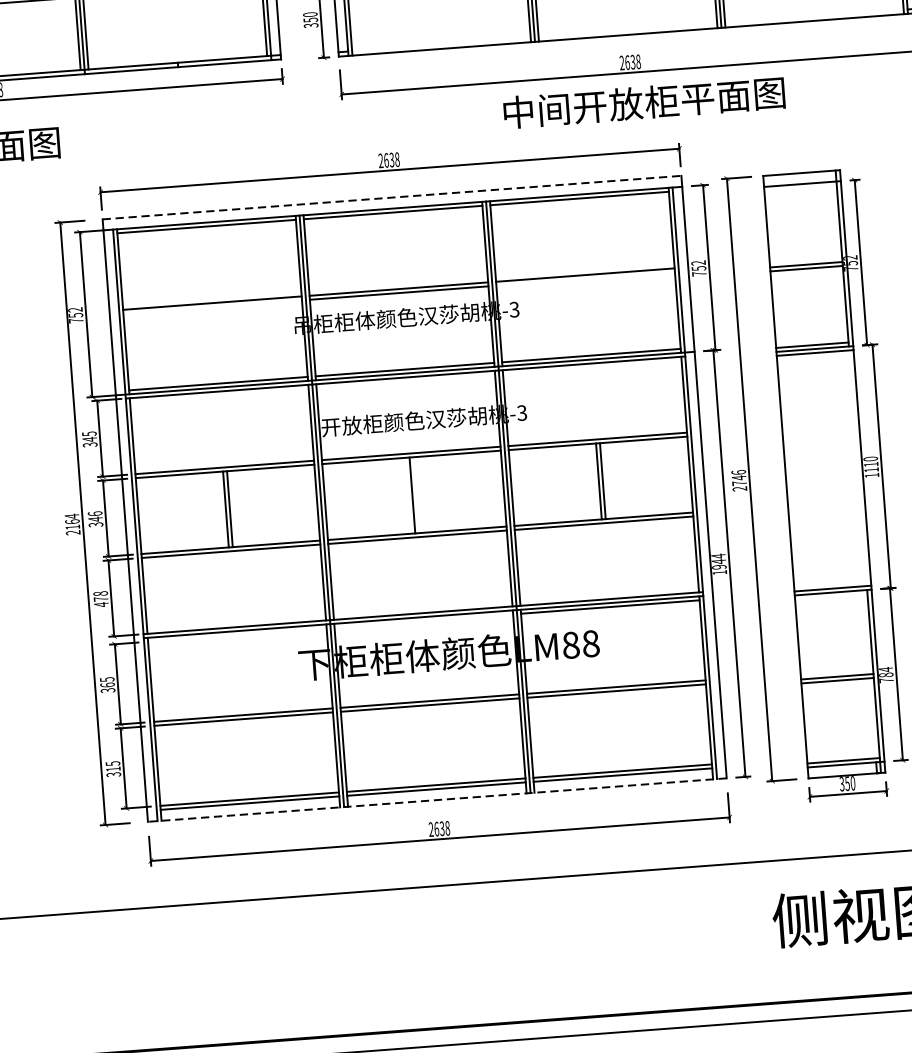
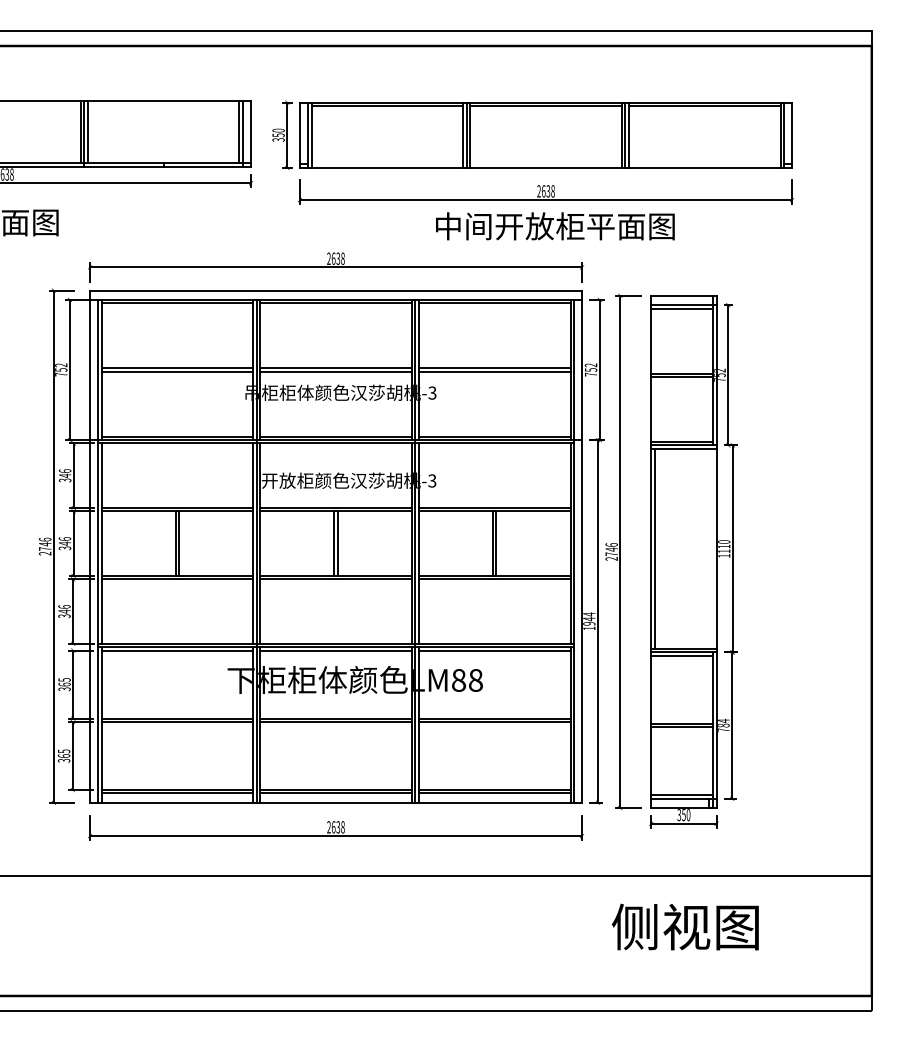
line: (799, 188) -> (681, 308), added
line: (392, 197) -> (336, 290), dashed -> solid
line: (585, 278) -> (494, 371), added
line: (212, 306) -> (177, 371), added
text: (88, 433) -> (64, 470), 345 -> 346
line: (789, 472) -> (654, 548), added
line: (416, 495) -> (337, 543), added
text: (72, 520) -> (45, 543), 2164 -> 2746
line: (830, 596) -> (681, 655), added
text: (101, 599) -> (64, 611), 478 -> 346
line: (423, 621) -> (335, 650), added
line: (237, 634) -> (177, 650), added
text: (112, 768) -> (63, 755), 315 -> 365
line: (436, 799) -> (335, 802), dashed -> solid

